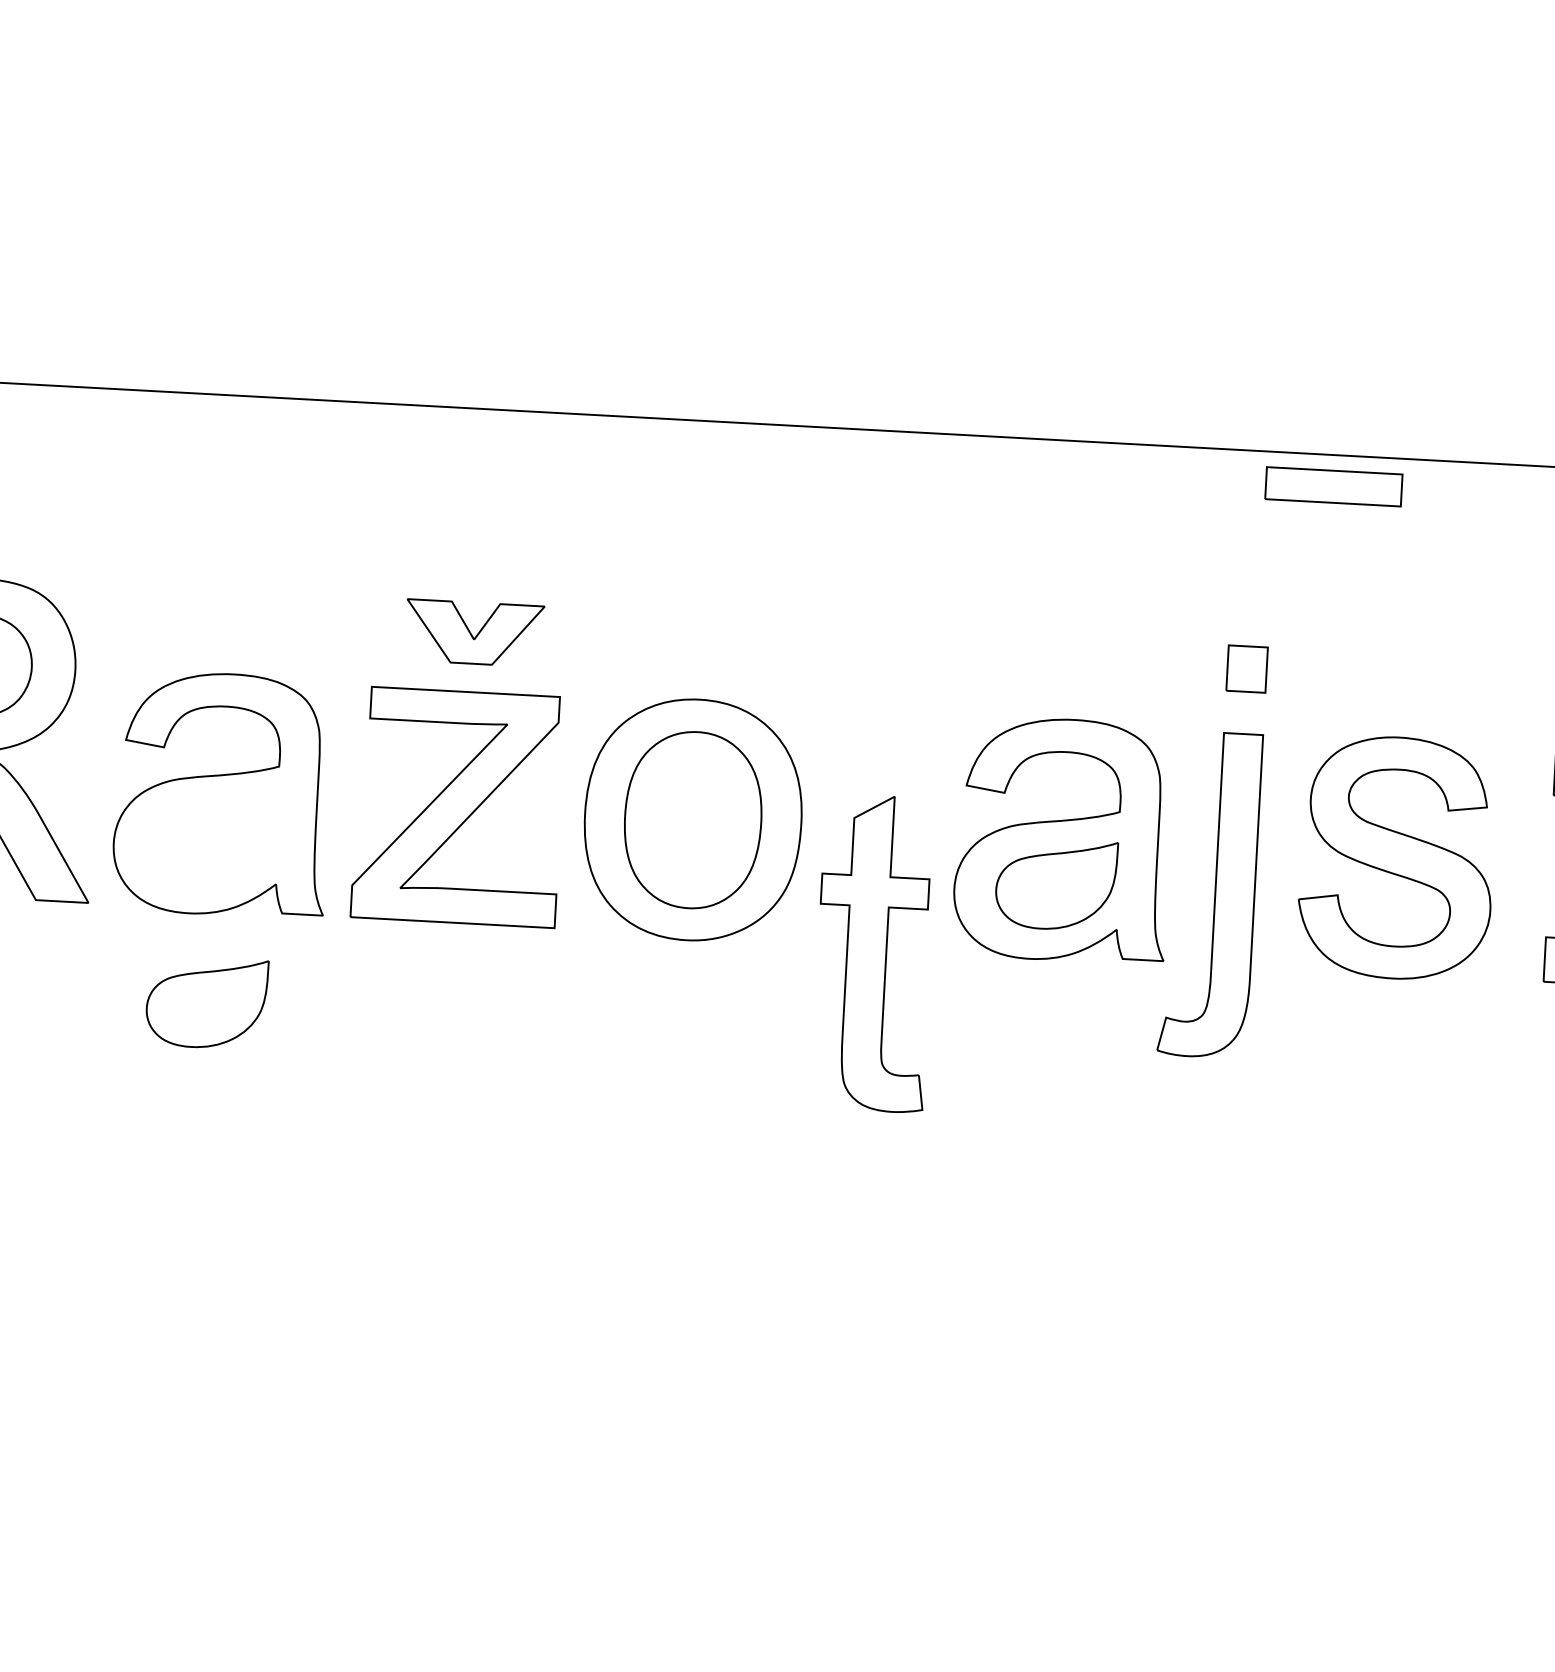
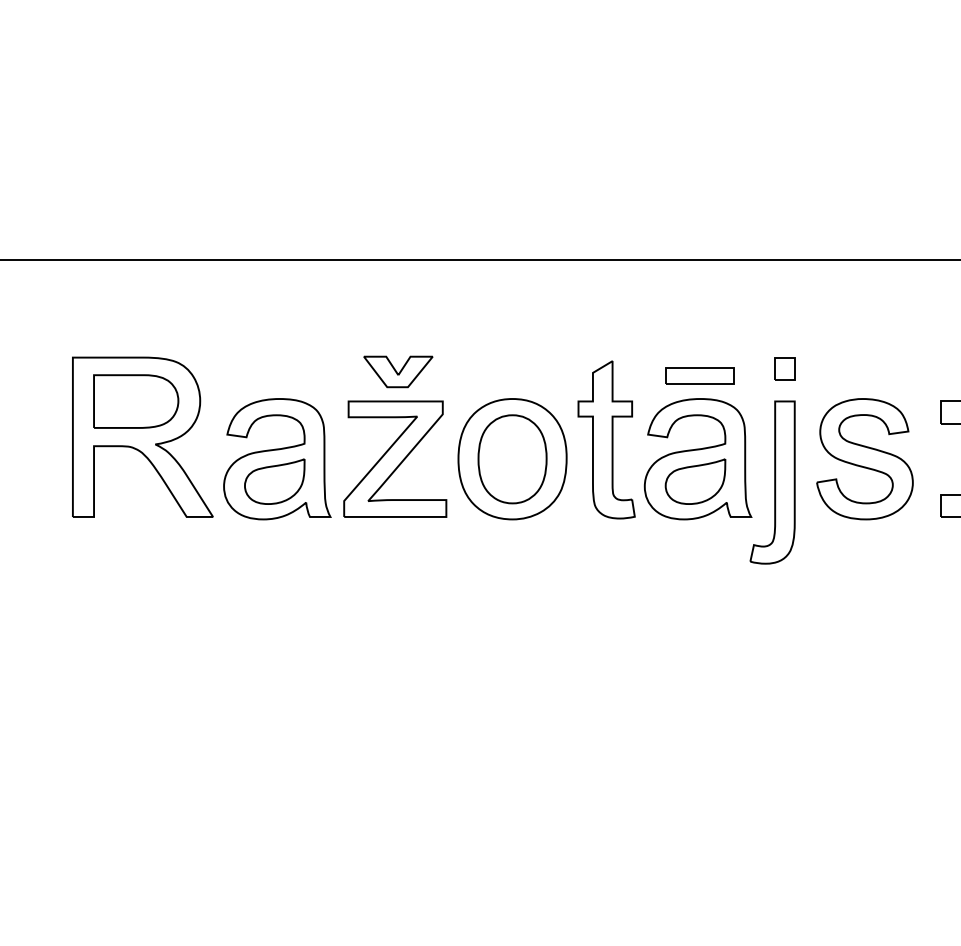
part: (1332, 486) -> (699, 375), moved
part: (874, 952) -> (606, 439), moved
part: (206, 1002) -> (274, 481), moved

